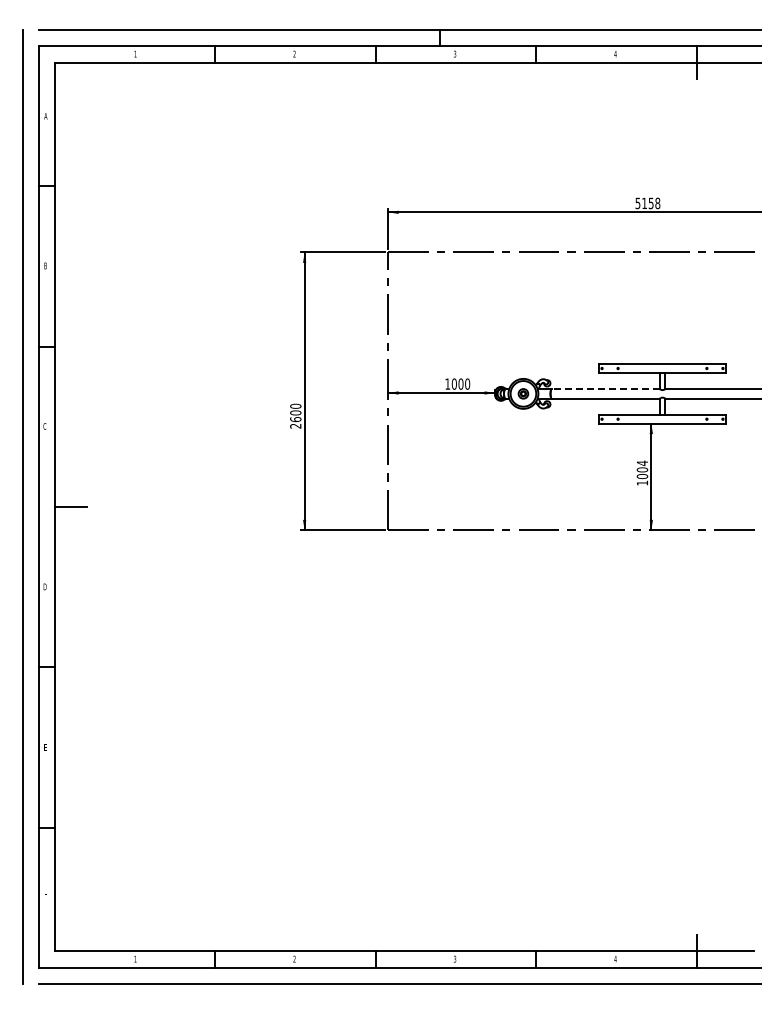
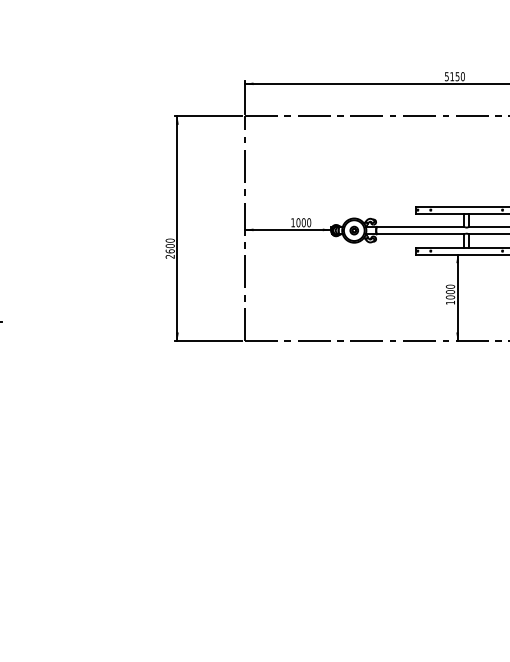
text: (657, 203) -> (462, 76), 5158 -> 5150
line: (605, 389) -> (420, 227), dashed -> solid
text: (642, 463) -> (450, 286), 1004 -> 1000

